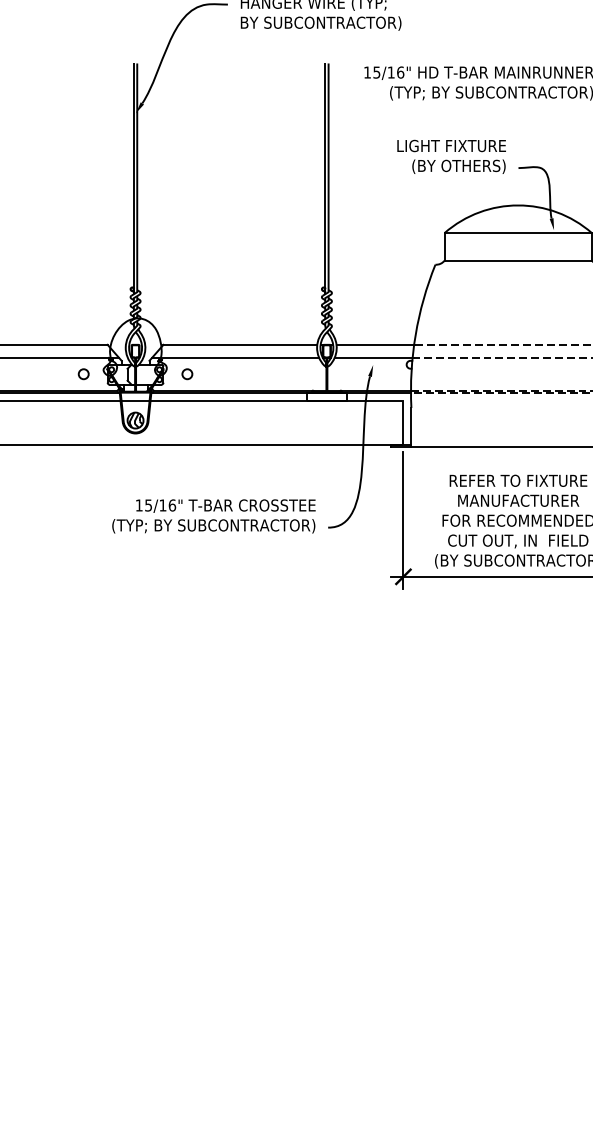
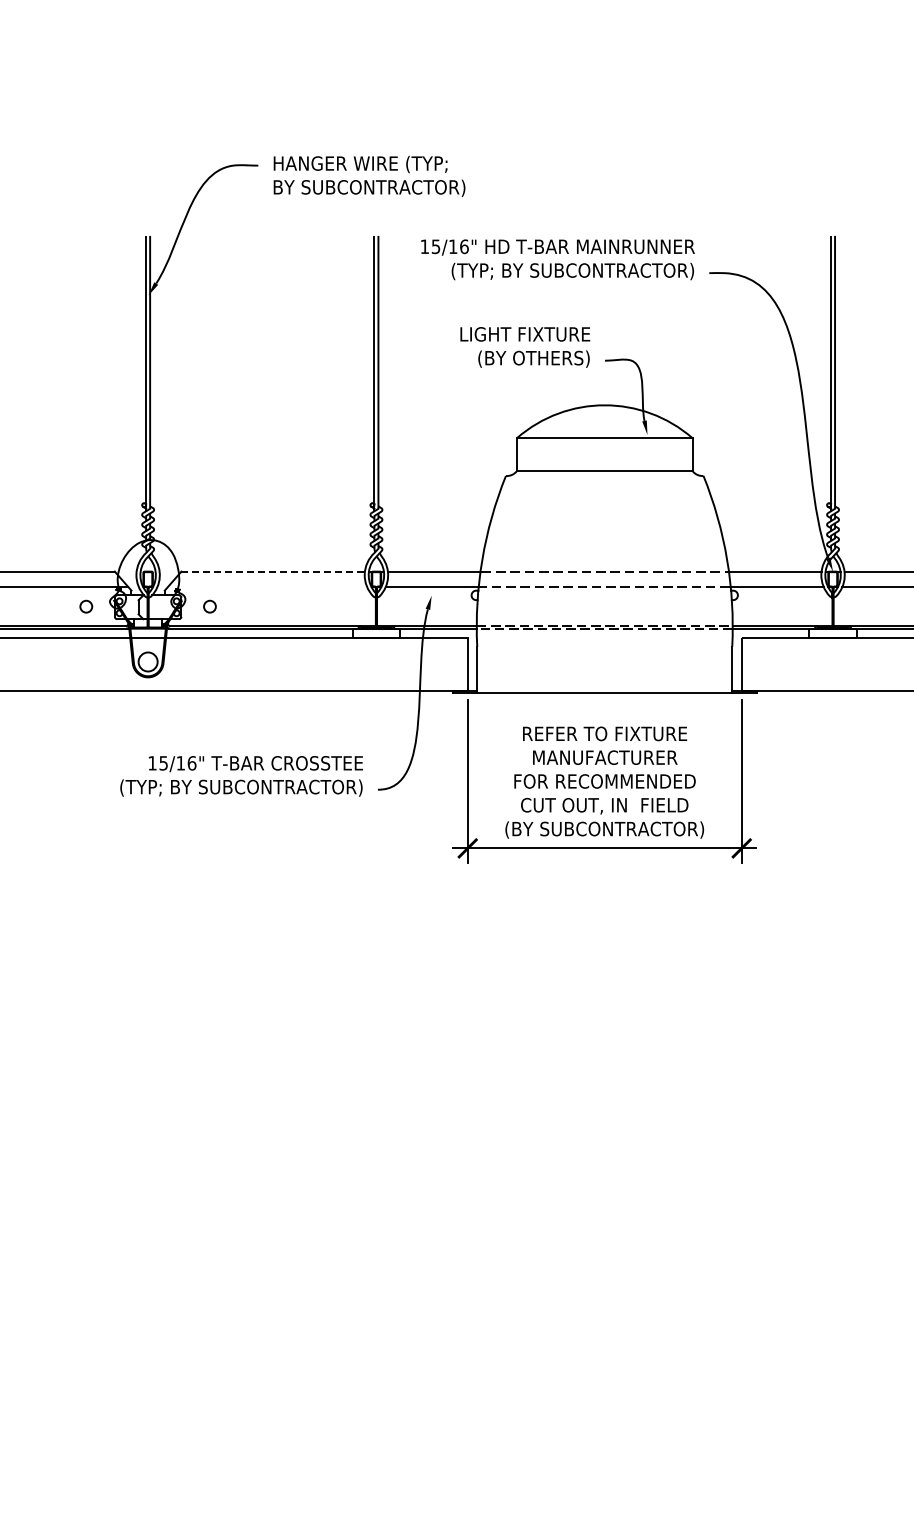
line: (240, 344) -> (273, 571), solid -> dashed
line: (235, 358) -> (267, 587), removed
hatch: (135, 420) -> (148, 661), removed

